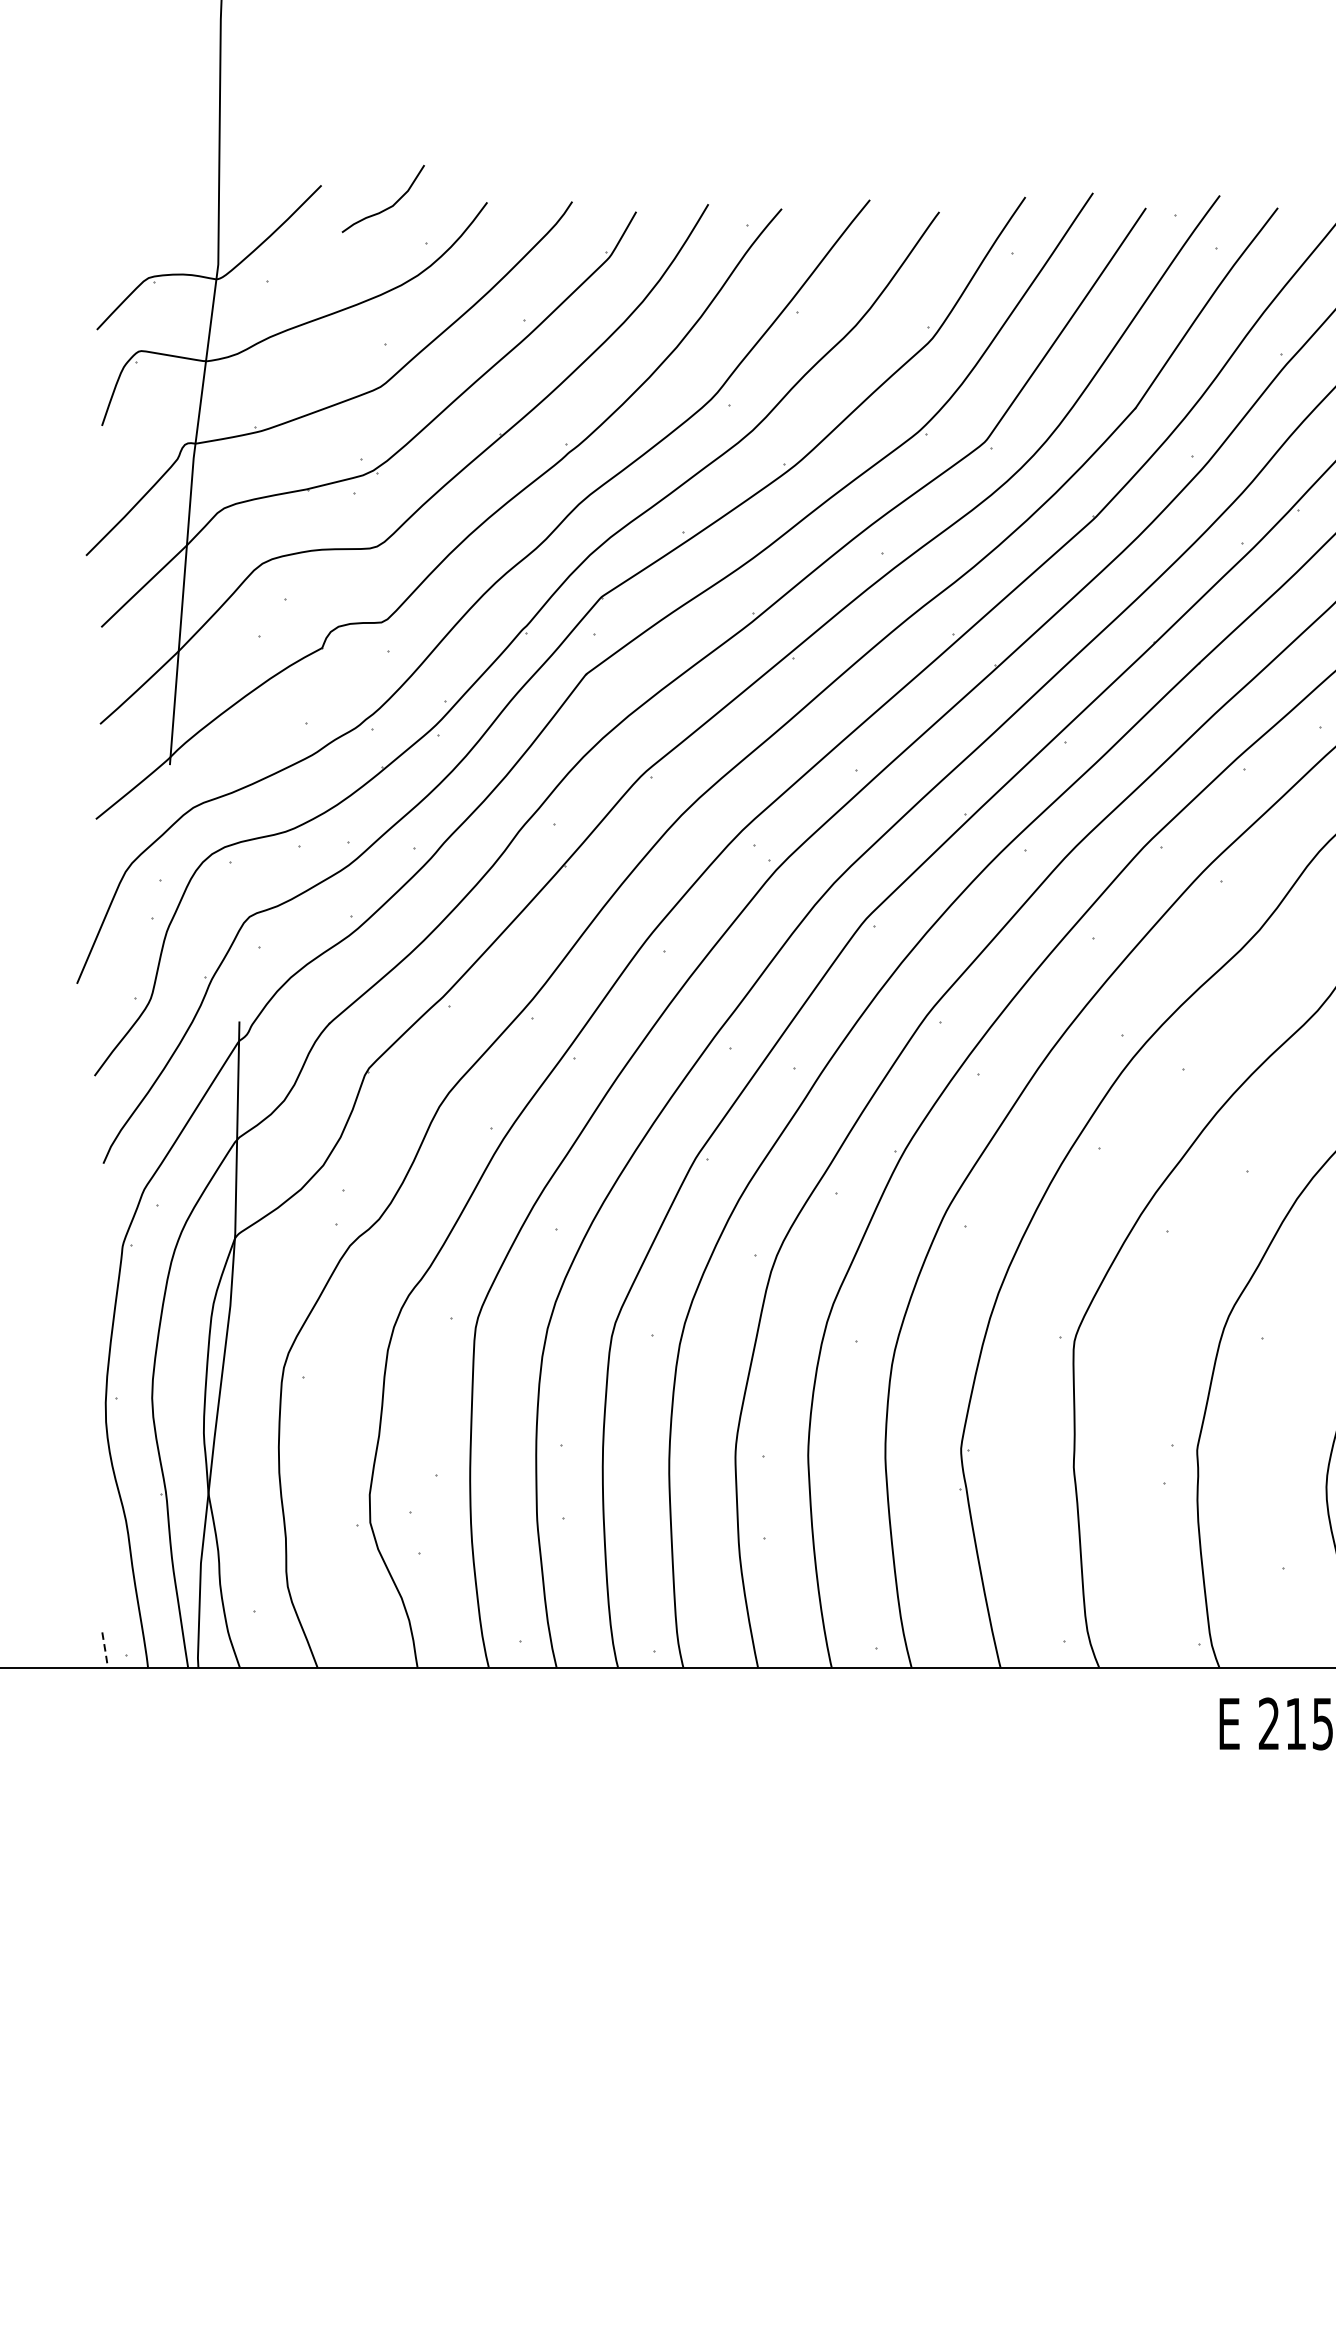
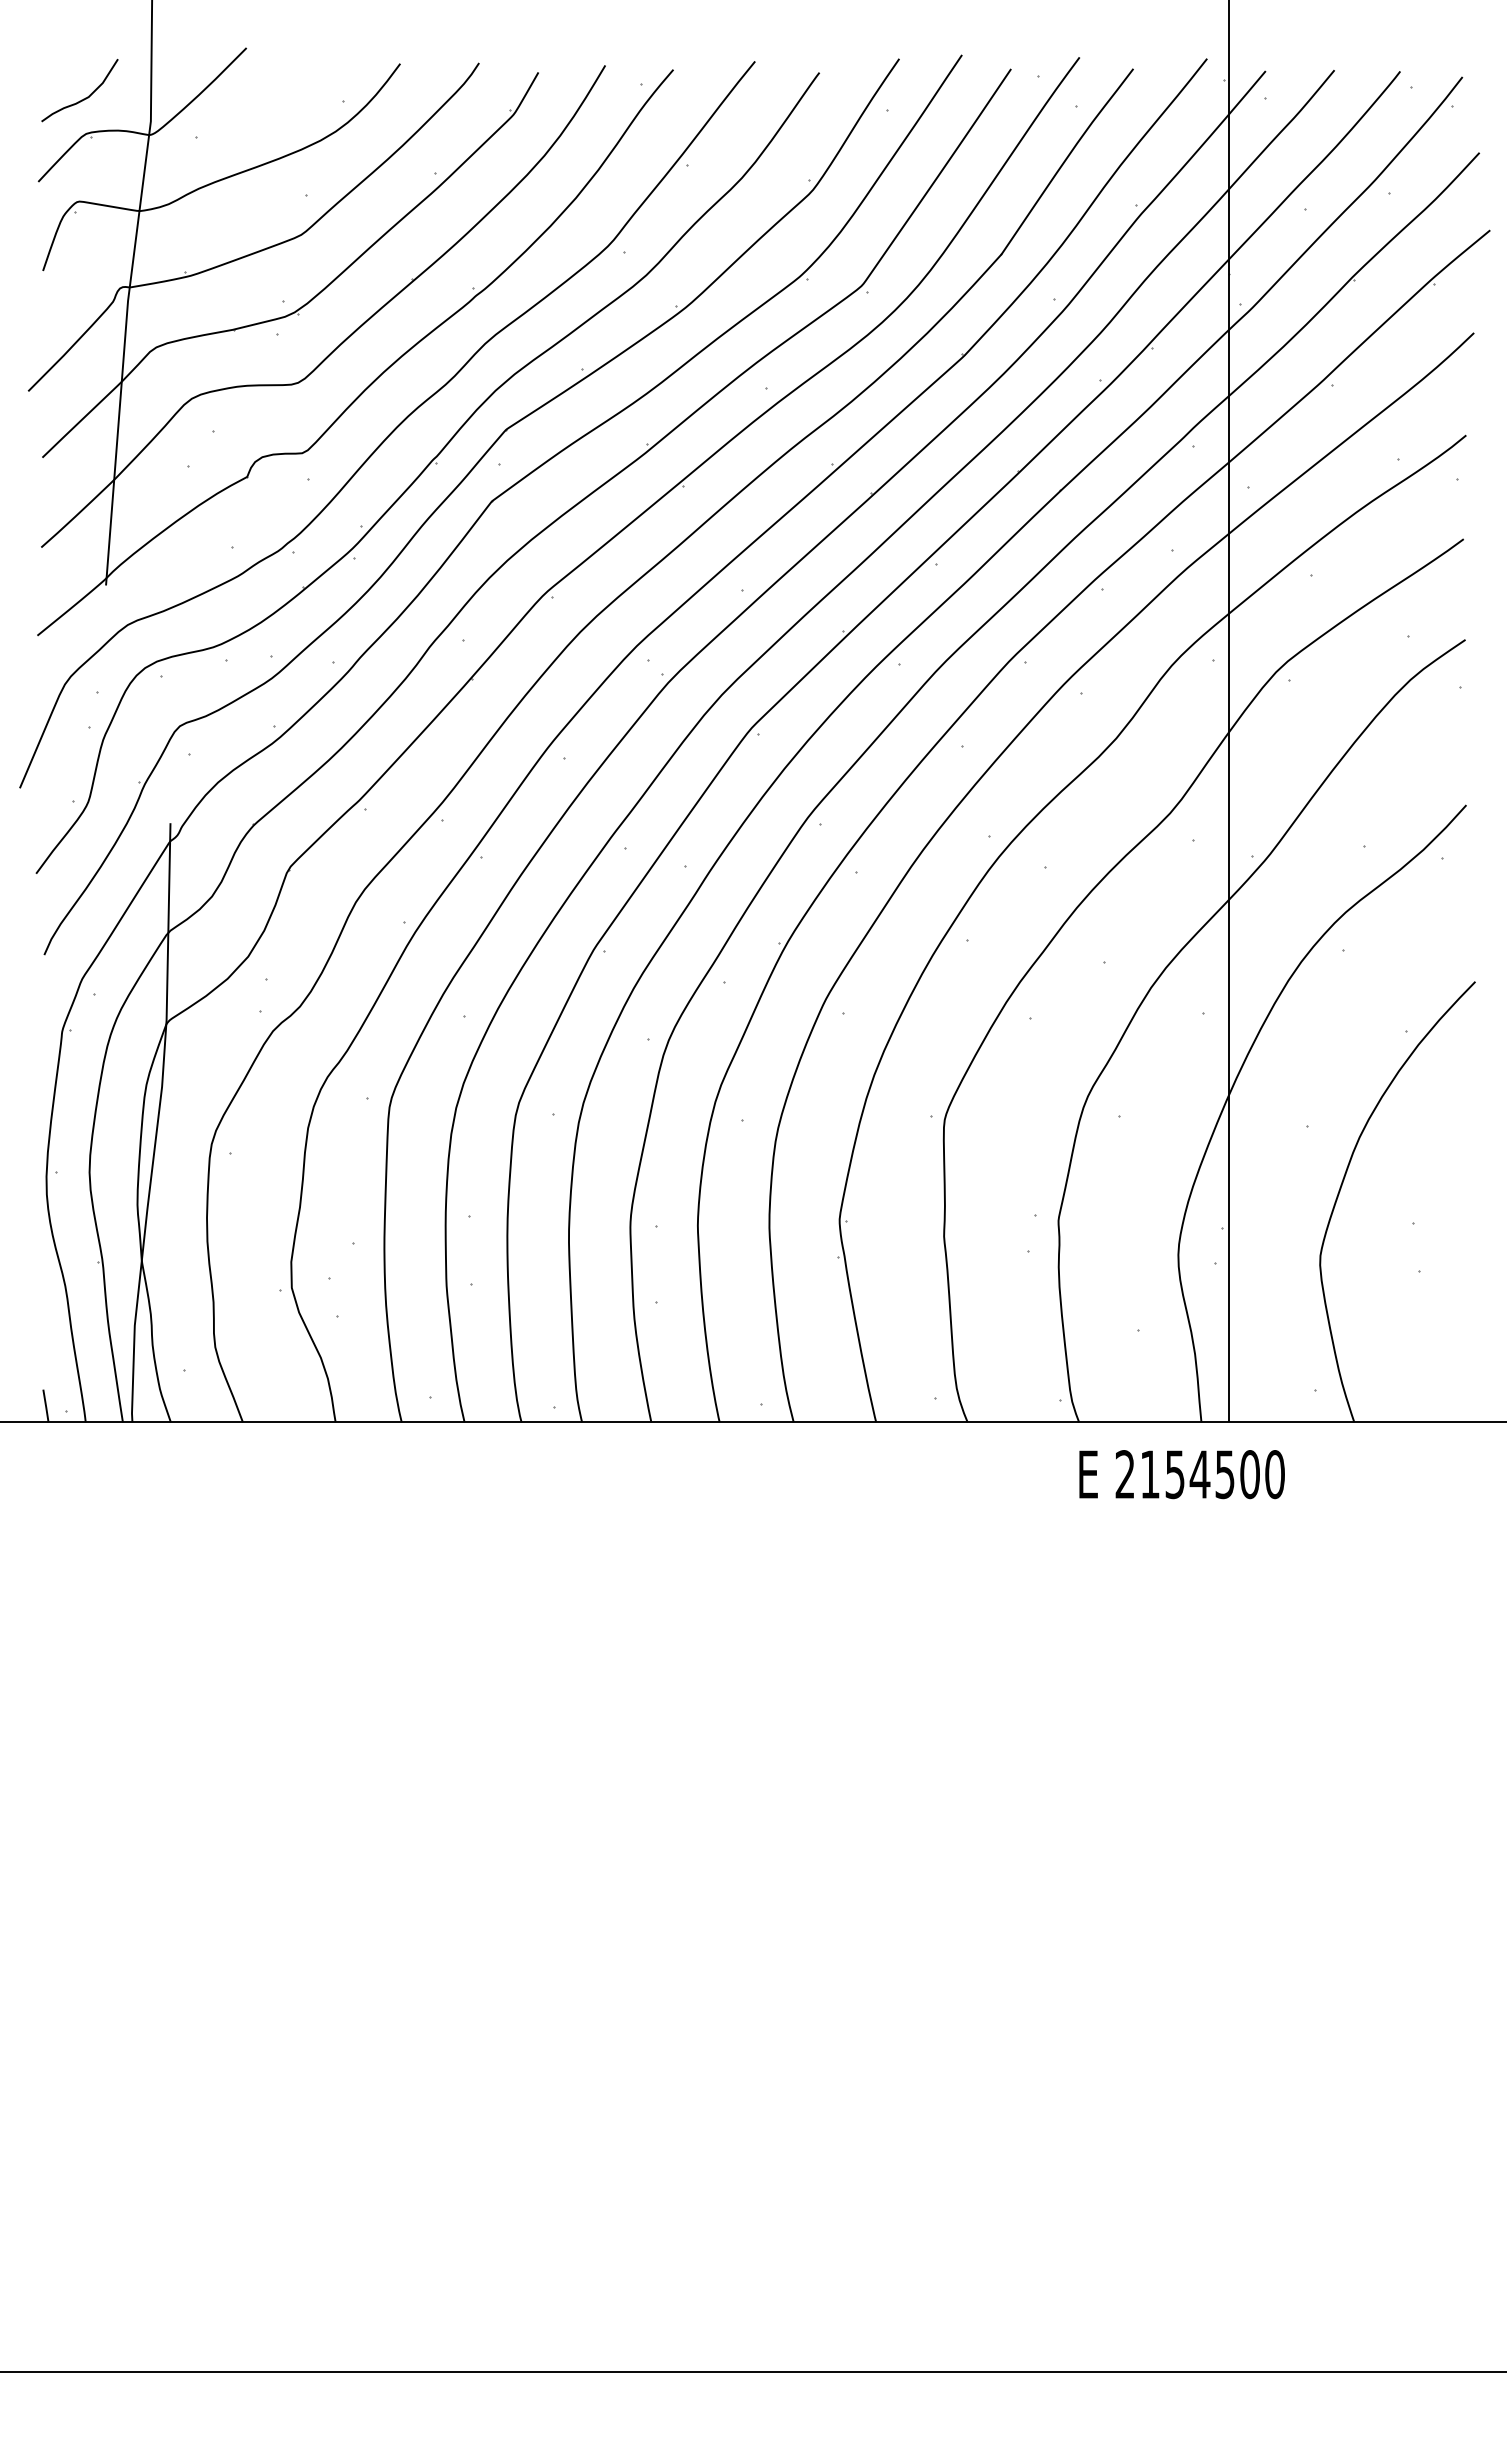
curve: (387, 207) -> (83, 98), moved
line: (105, 1650) -> (46, 1406), dashed -> solid

